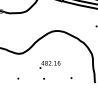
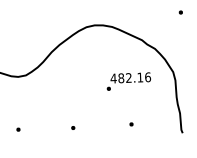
text: (49, 64) -> (127, 80), moved

